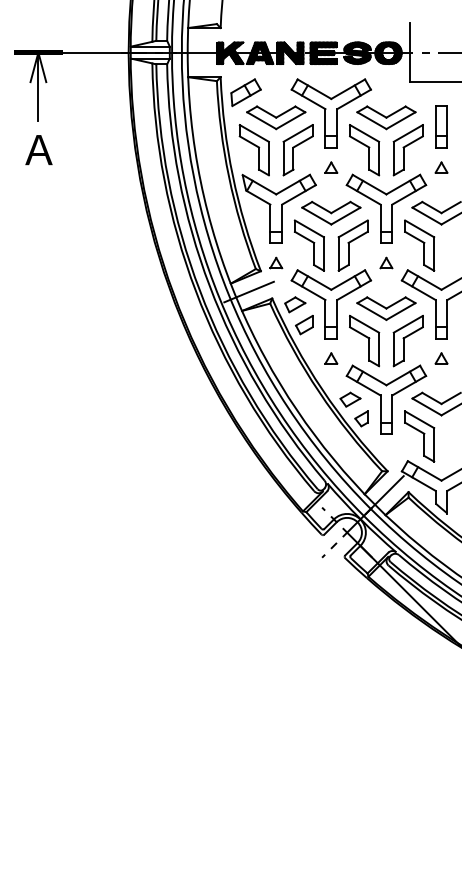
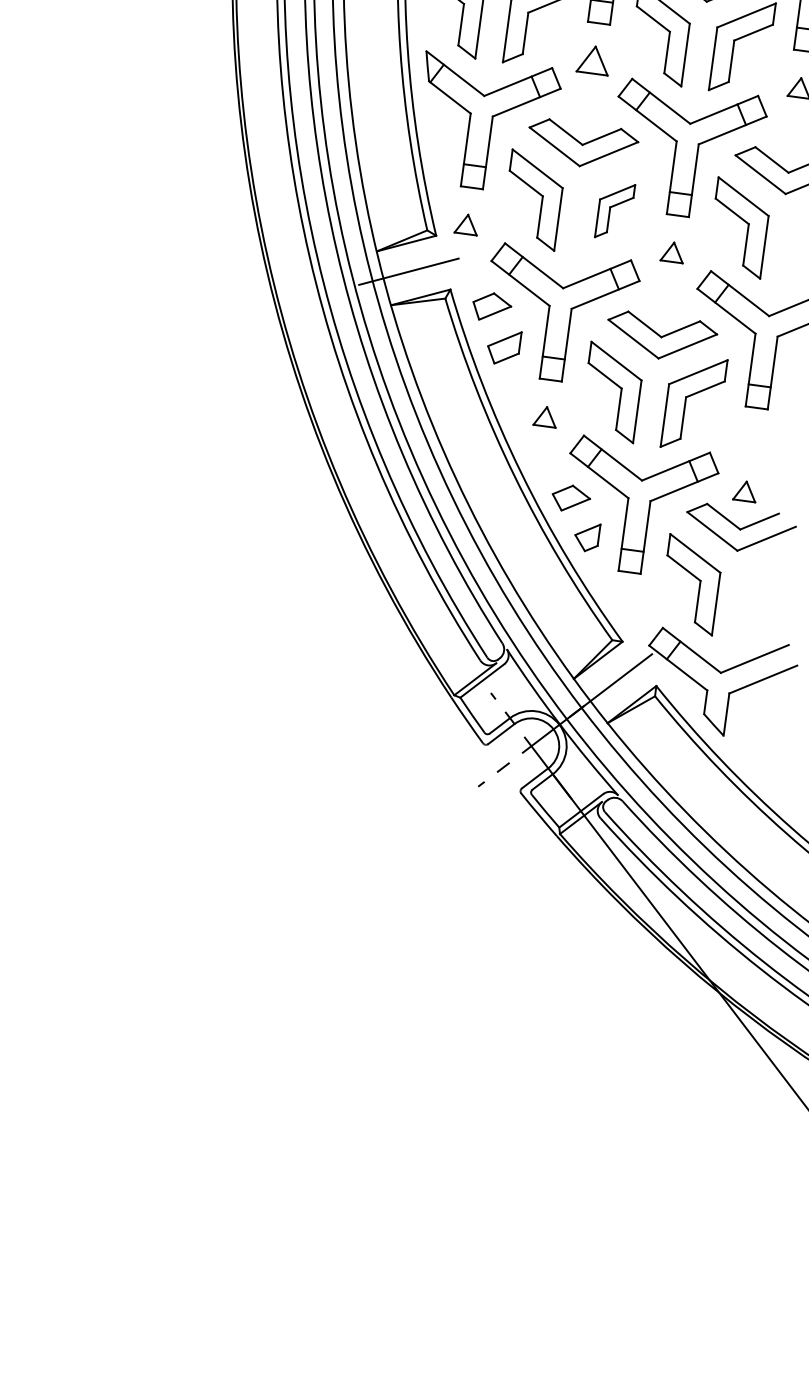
part: (331, 167) -> (594, 59), size x1.4
part: (352, 245) -> (613, 210), size x0.6
part: (441, 358) -> (745, 491), moved

